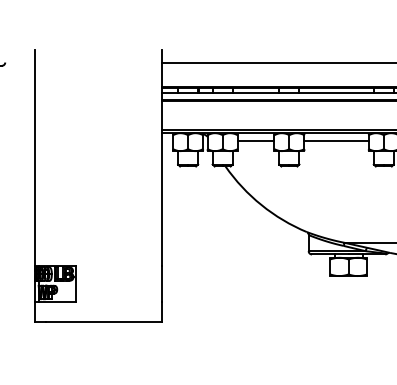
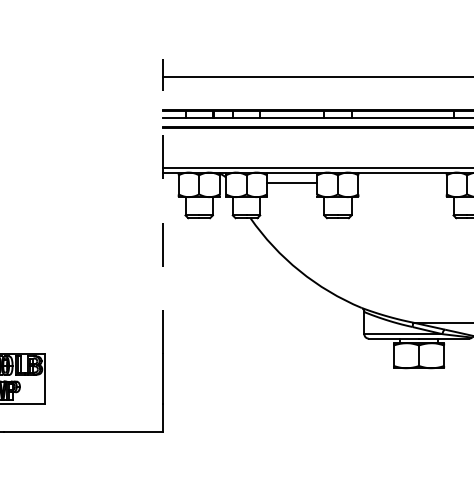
line: (336, 140) -> (402, 182), removed
line: (161, 157) -> (162, 205), solid -> dashed

